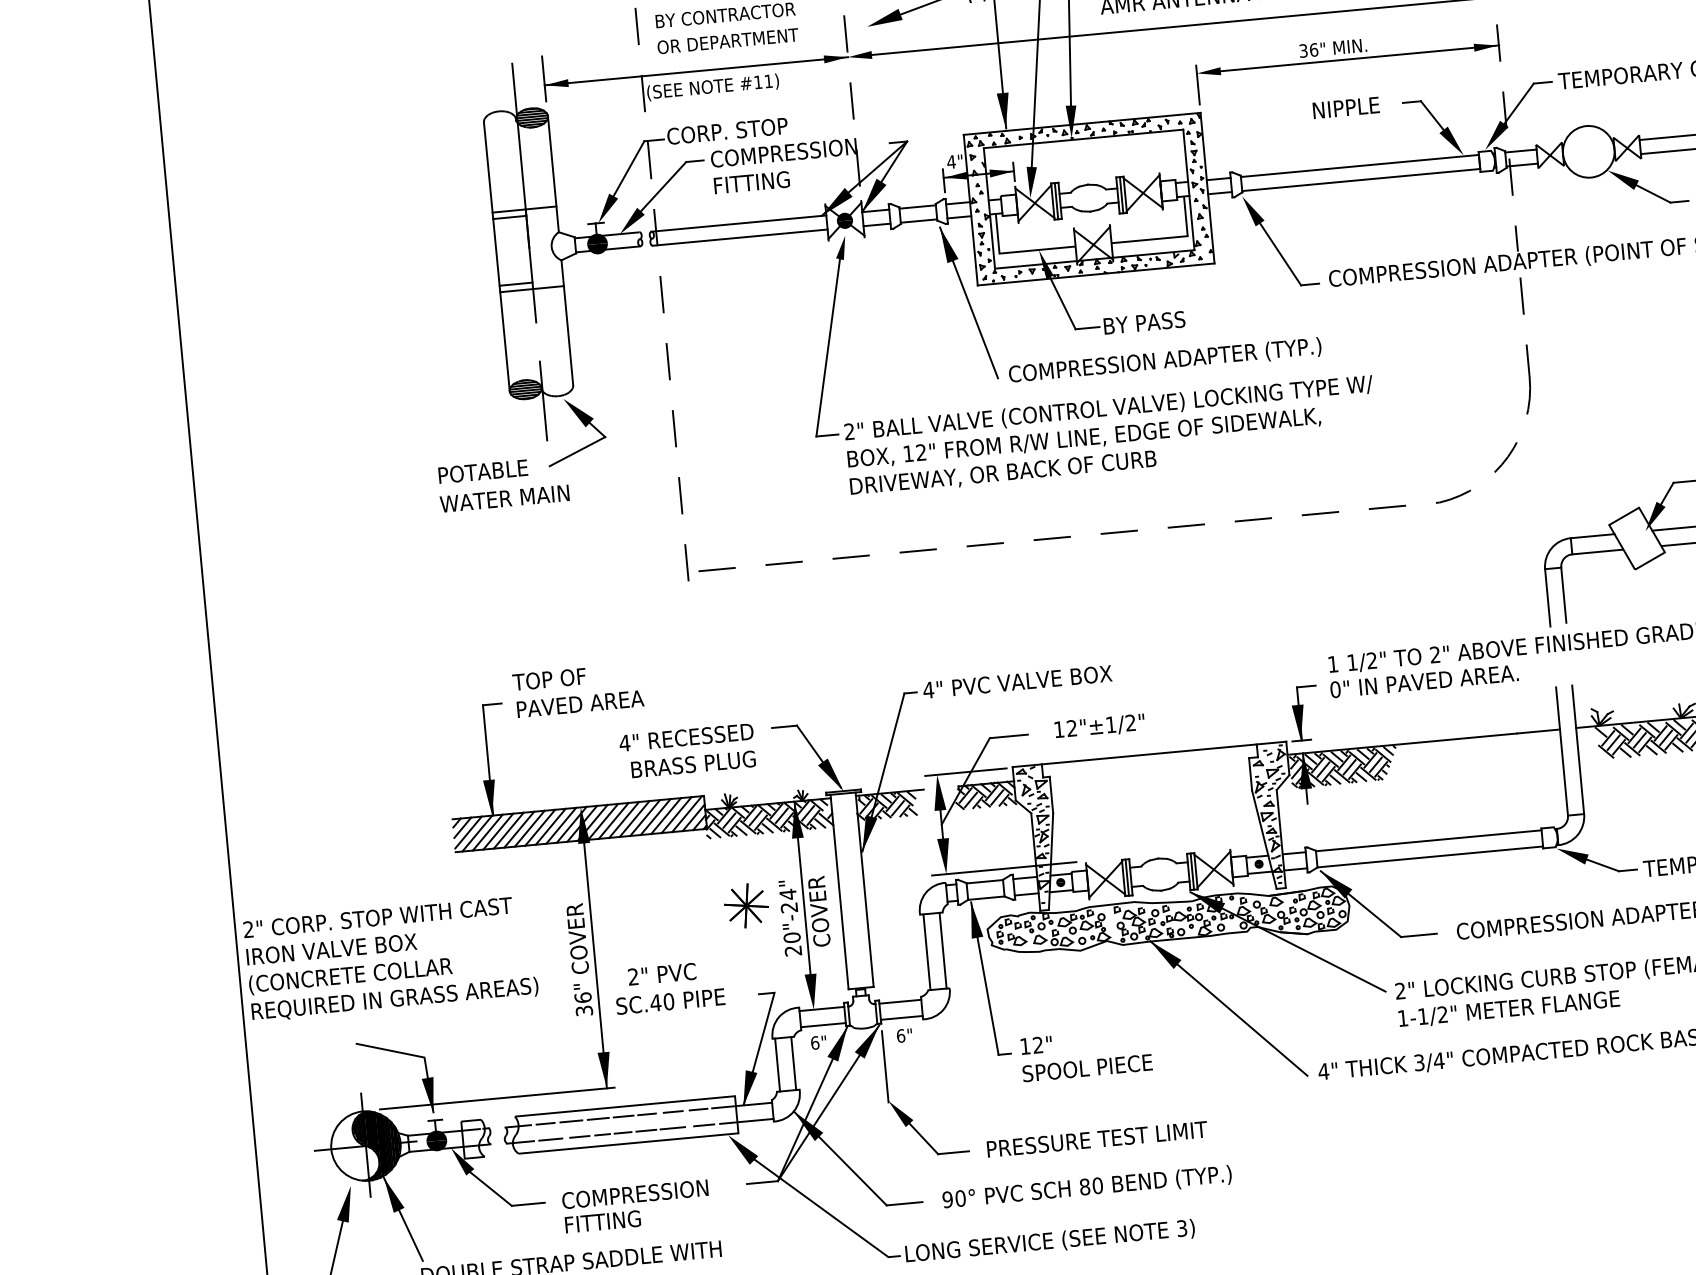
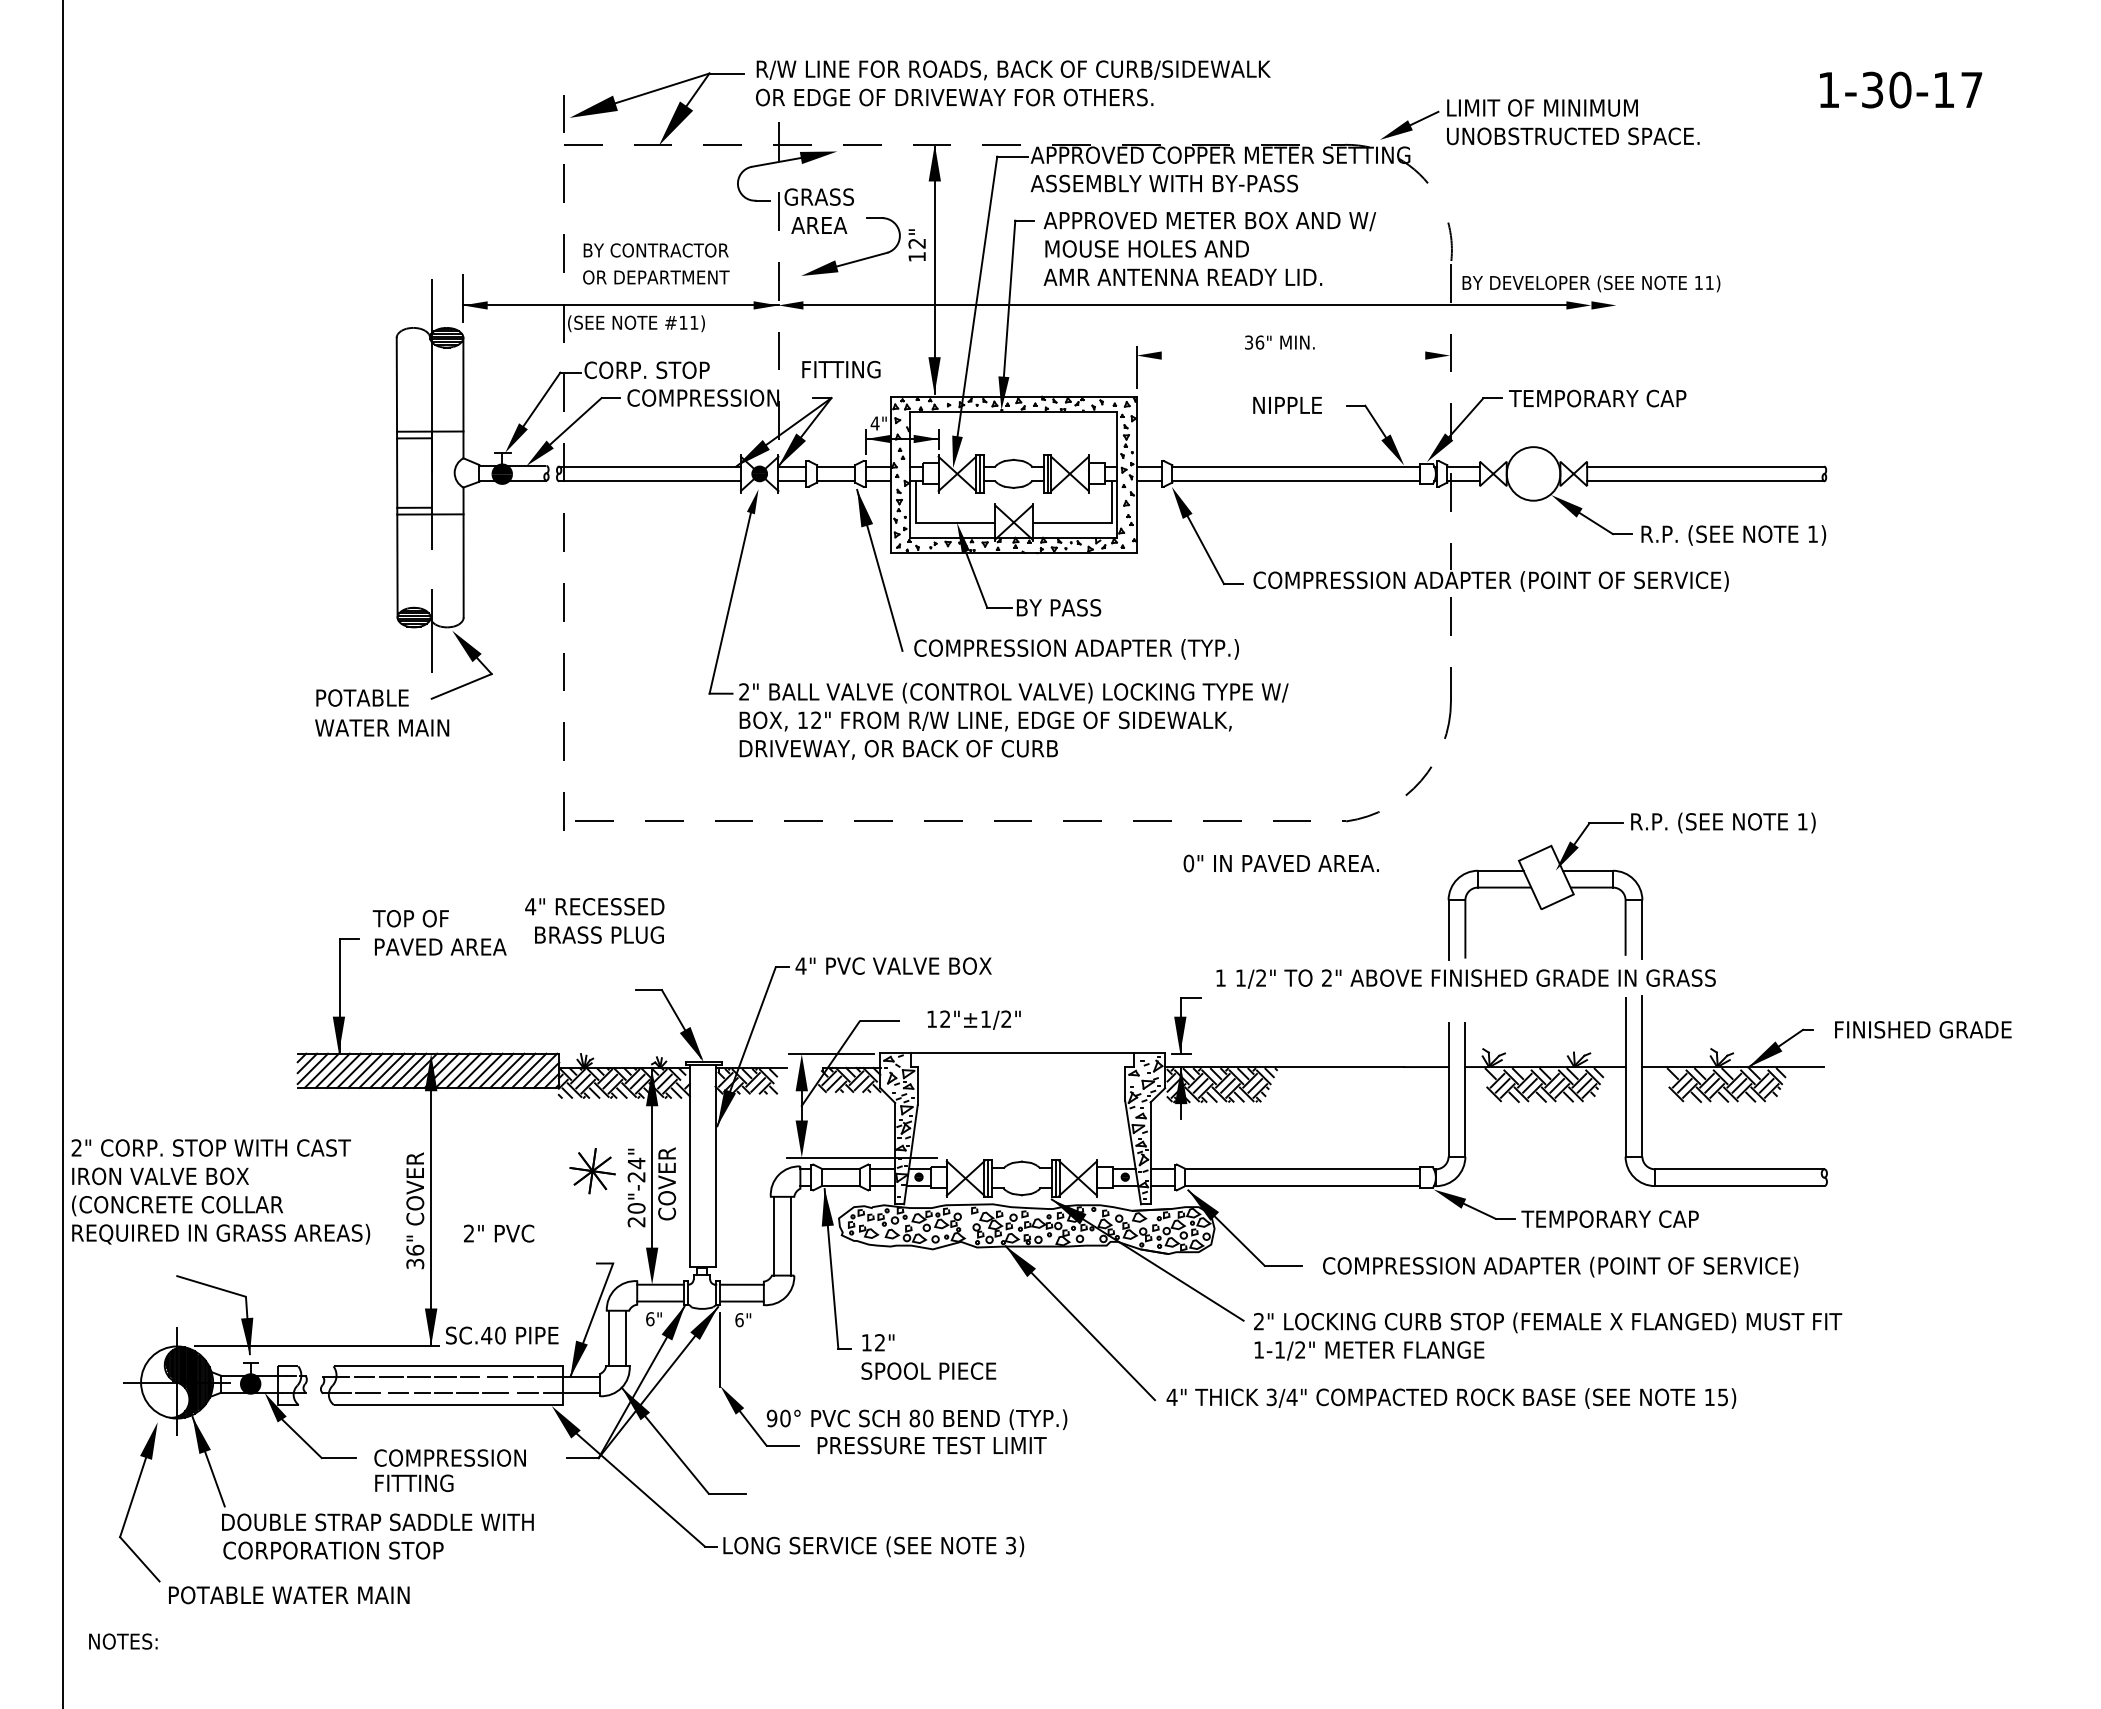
line: (1359, 58) -> (1306, 355), removed
text: (752, 182) -> (841, 369), moved
text: (1423, 681) -> (1280, 863), moved
text: (687, 750) -> (594, 920), moved
text: (670, 1001) -> (502, 1335), moved
text: (1086, 1187) -> (916, 1419), moved

